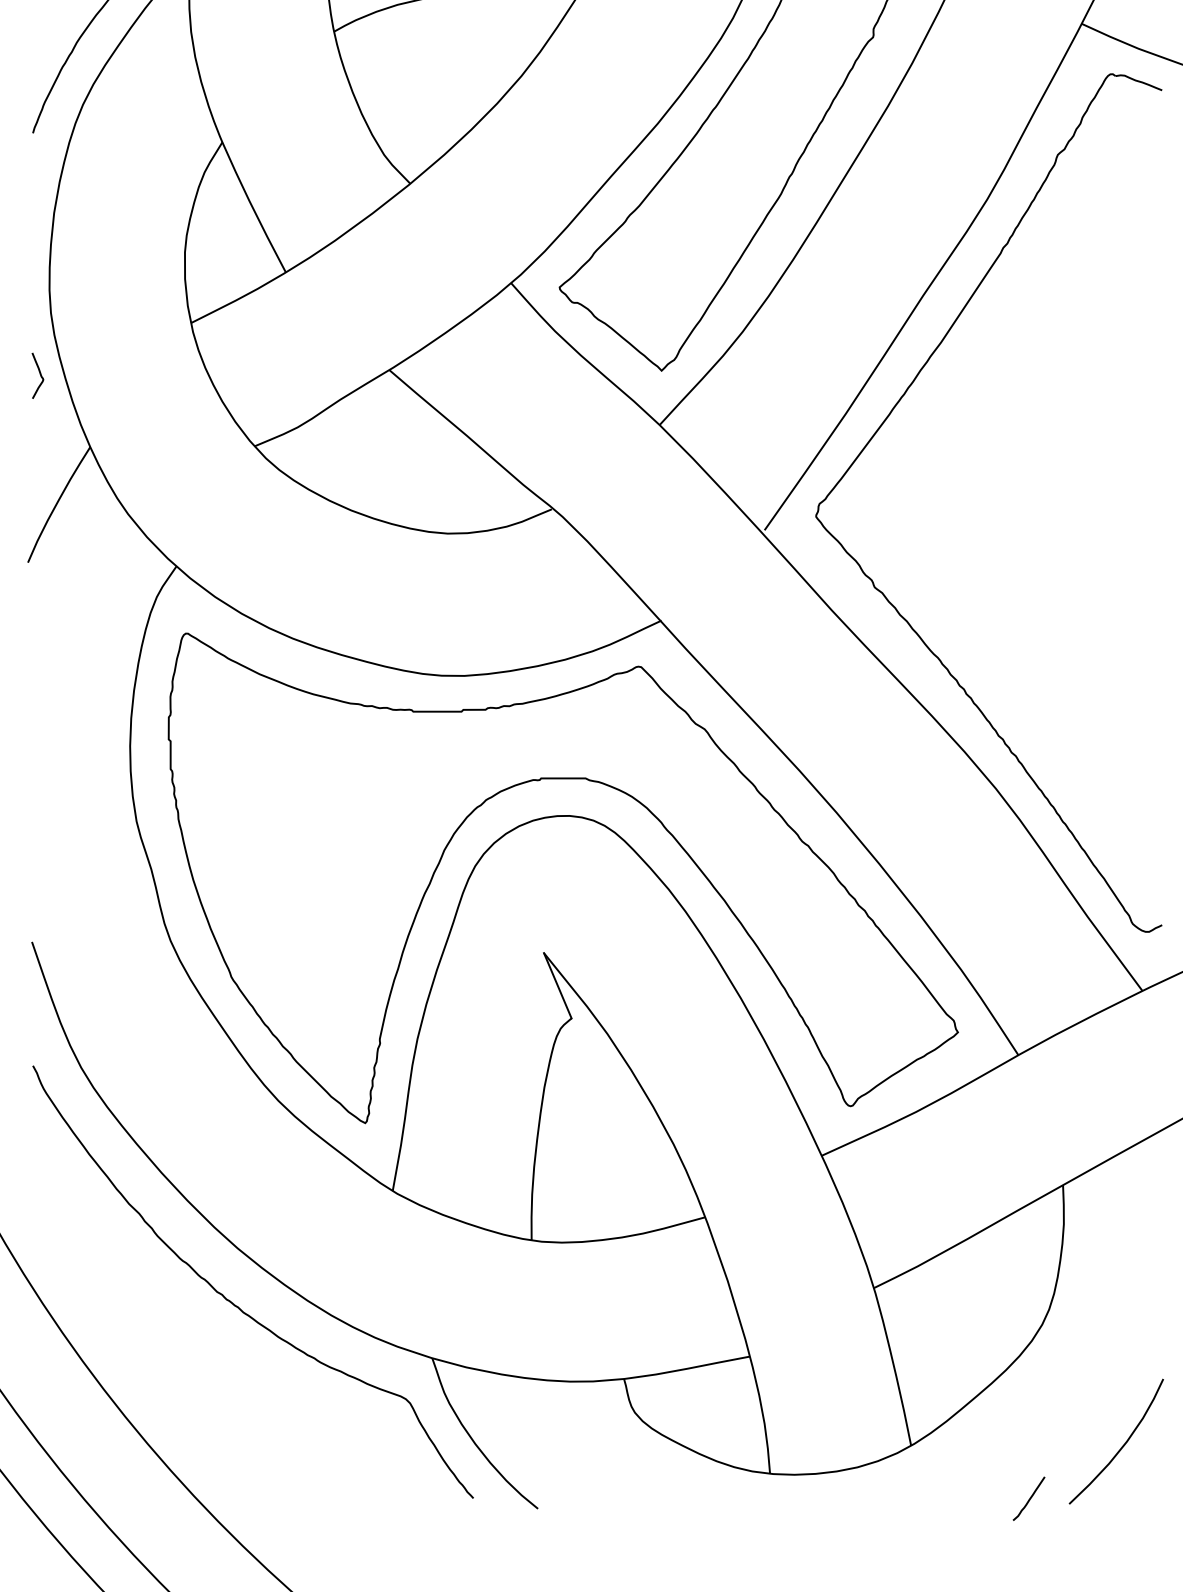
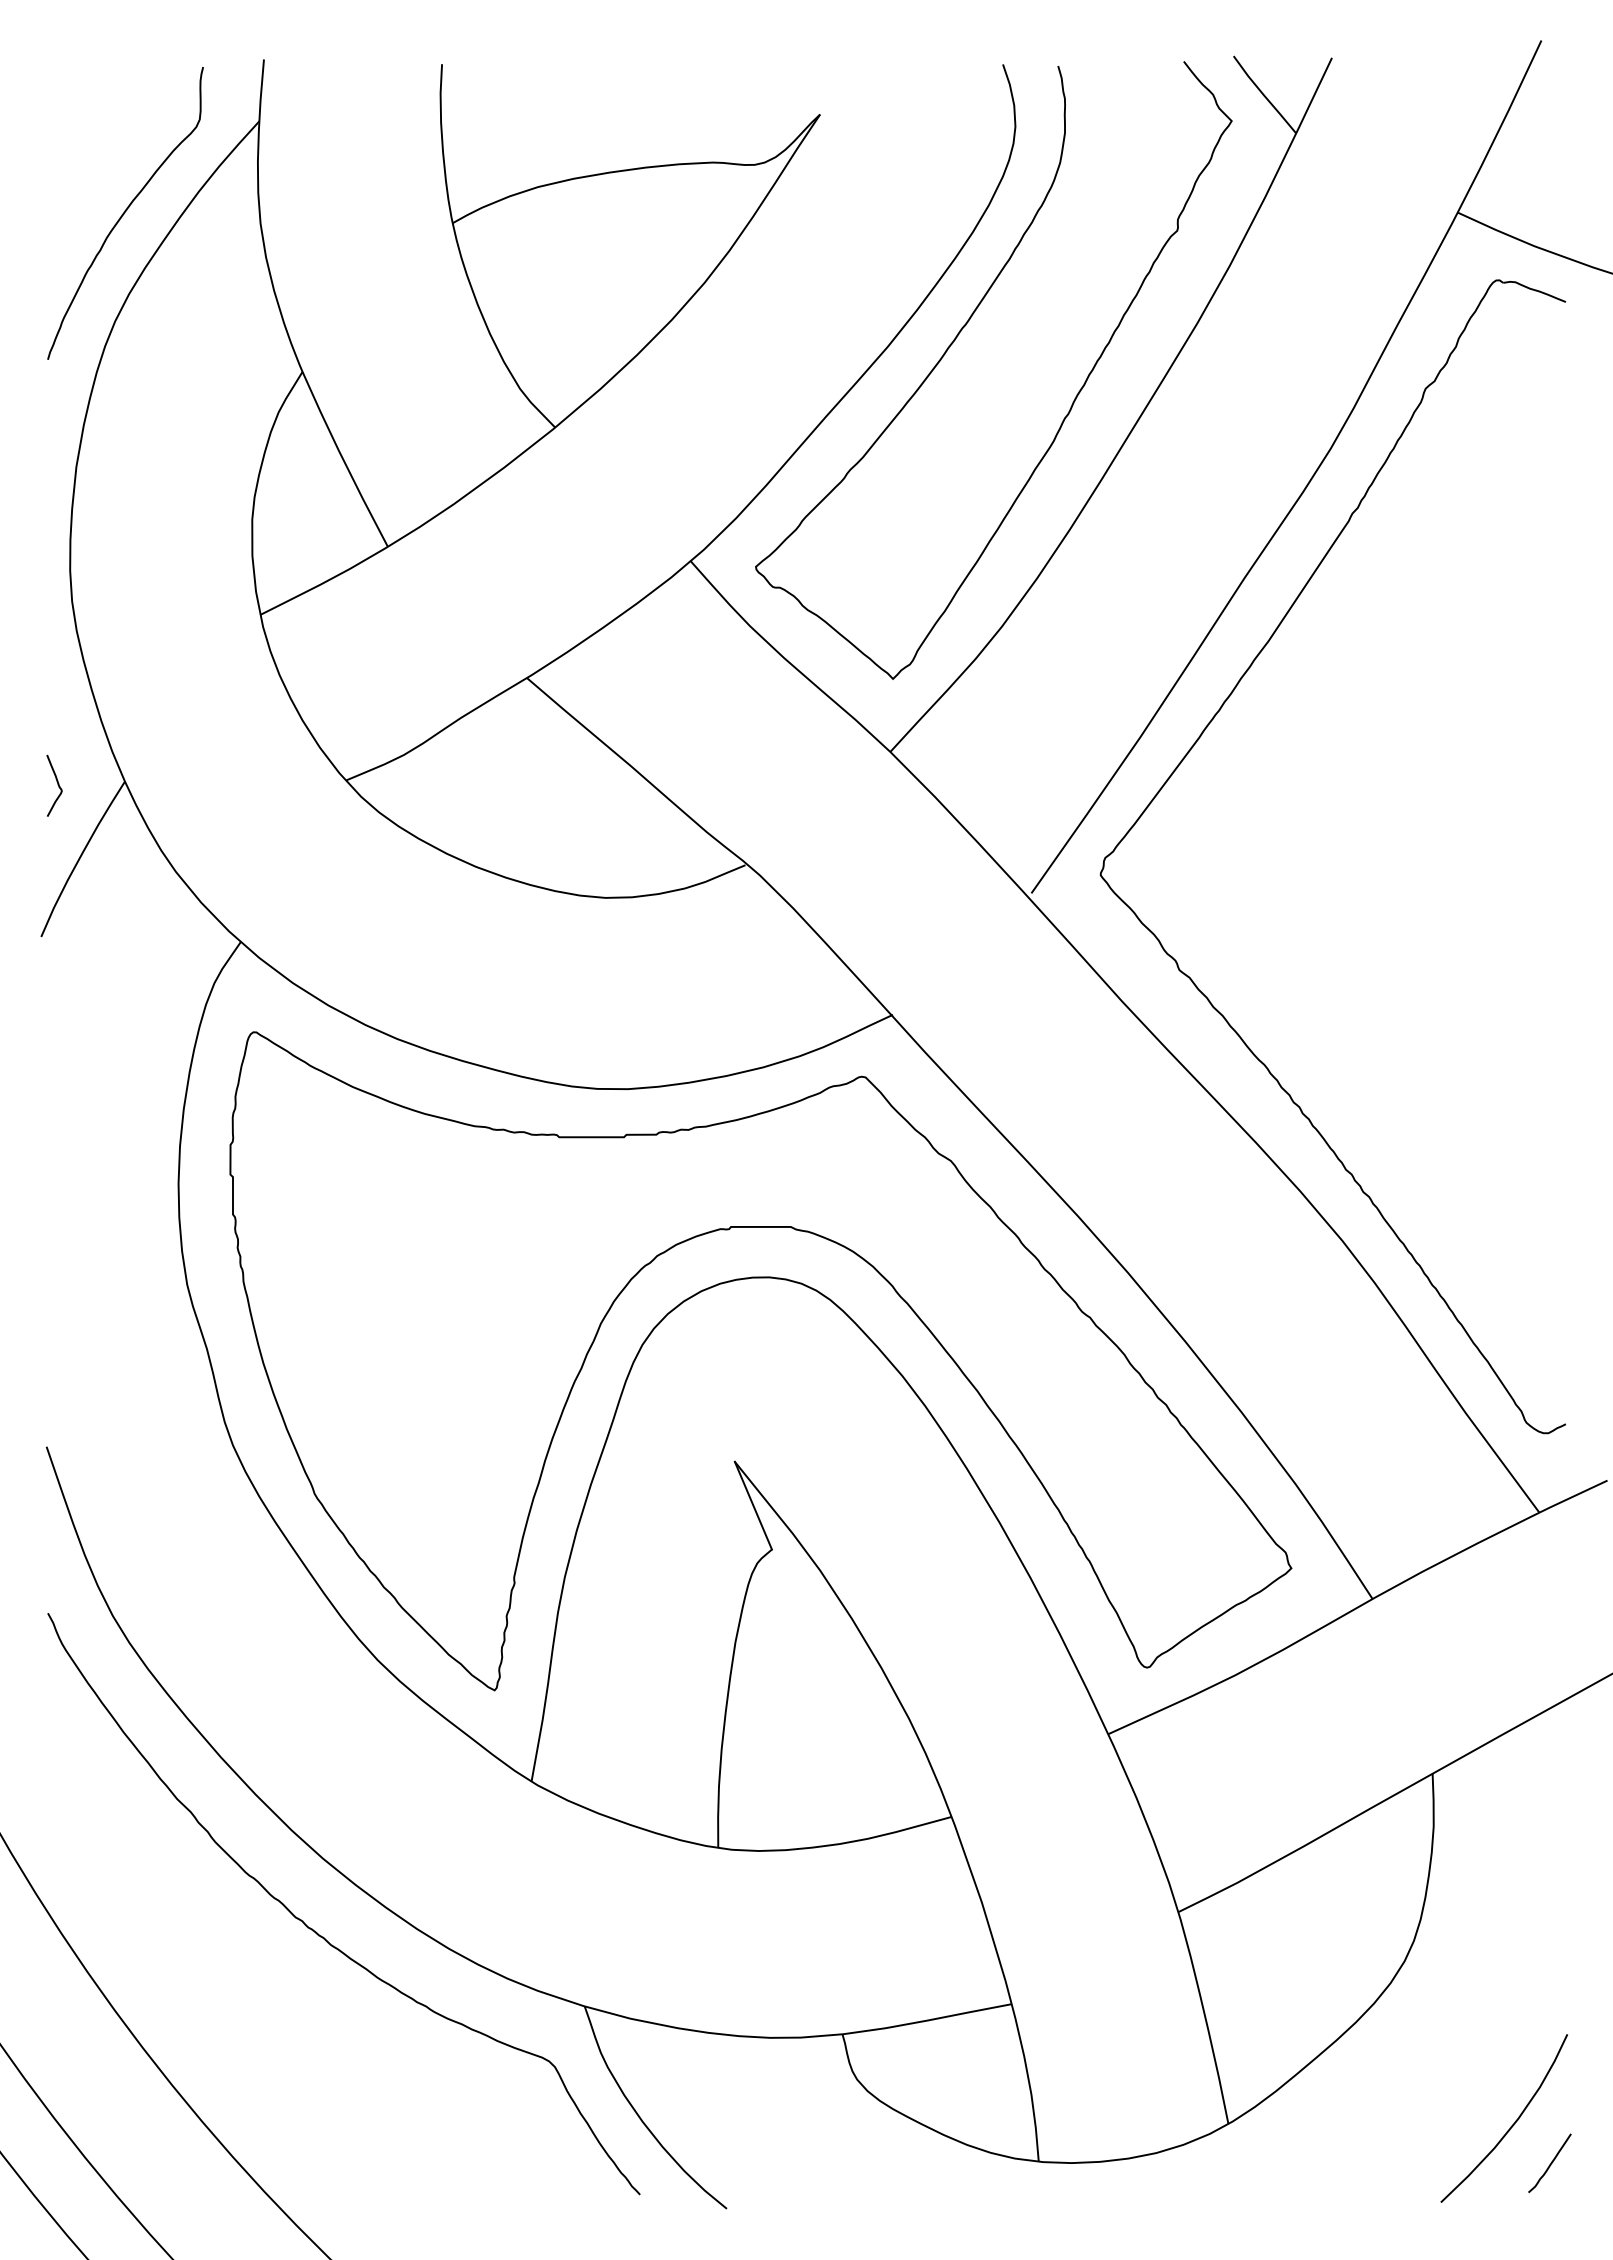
curve: (40, 374) -> (57, 784), moved
curve: (1029, 1498) -> (1550, 2162), moved

